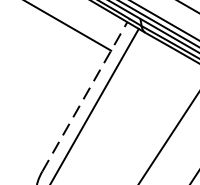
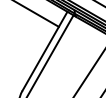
line: (85, 95) -> (45, 50), dashed -> solid

